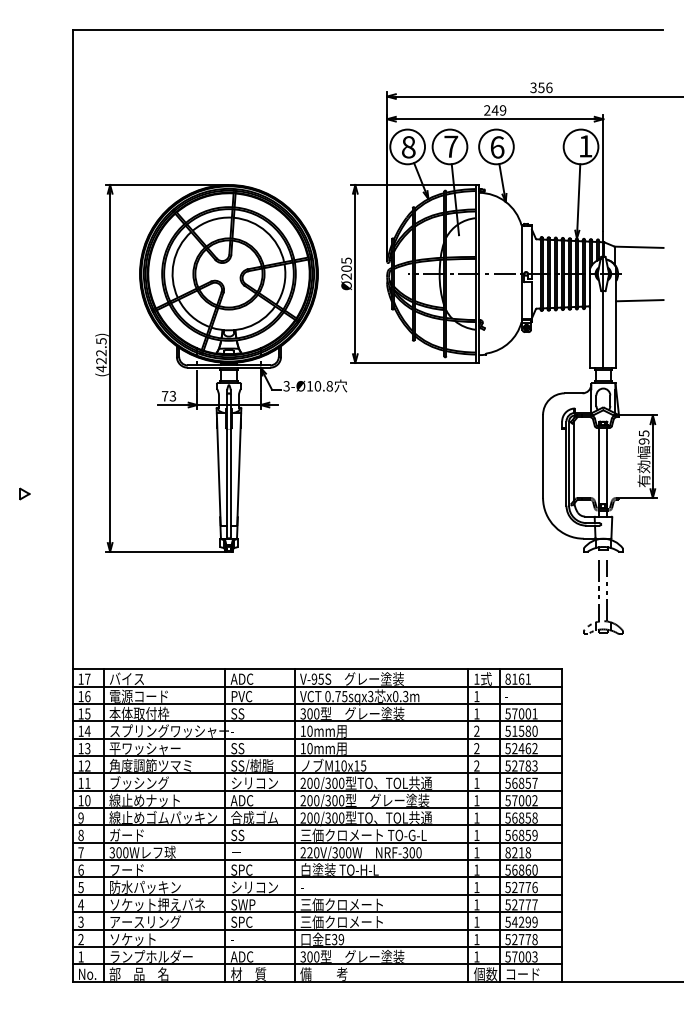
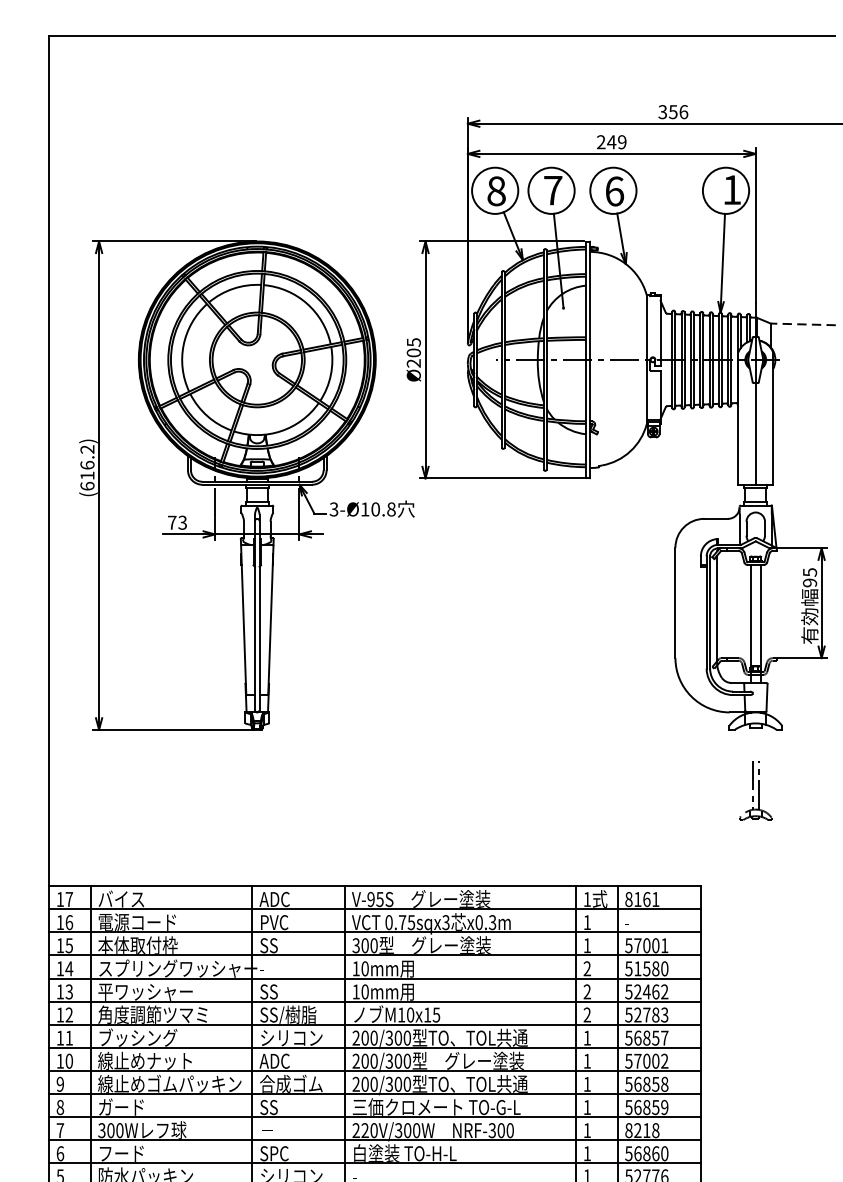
line: (638, 247) -> (802, 324), solid -> dashed
line: (639, 300) -> (803, 395), removed
text: (101, 355) -> (87, 468), (422.5) -> (616.2)
part: (603, 597) -> (755, 790), size x0.6

